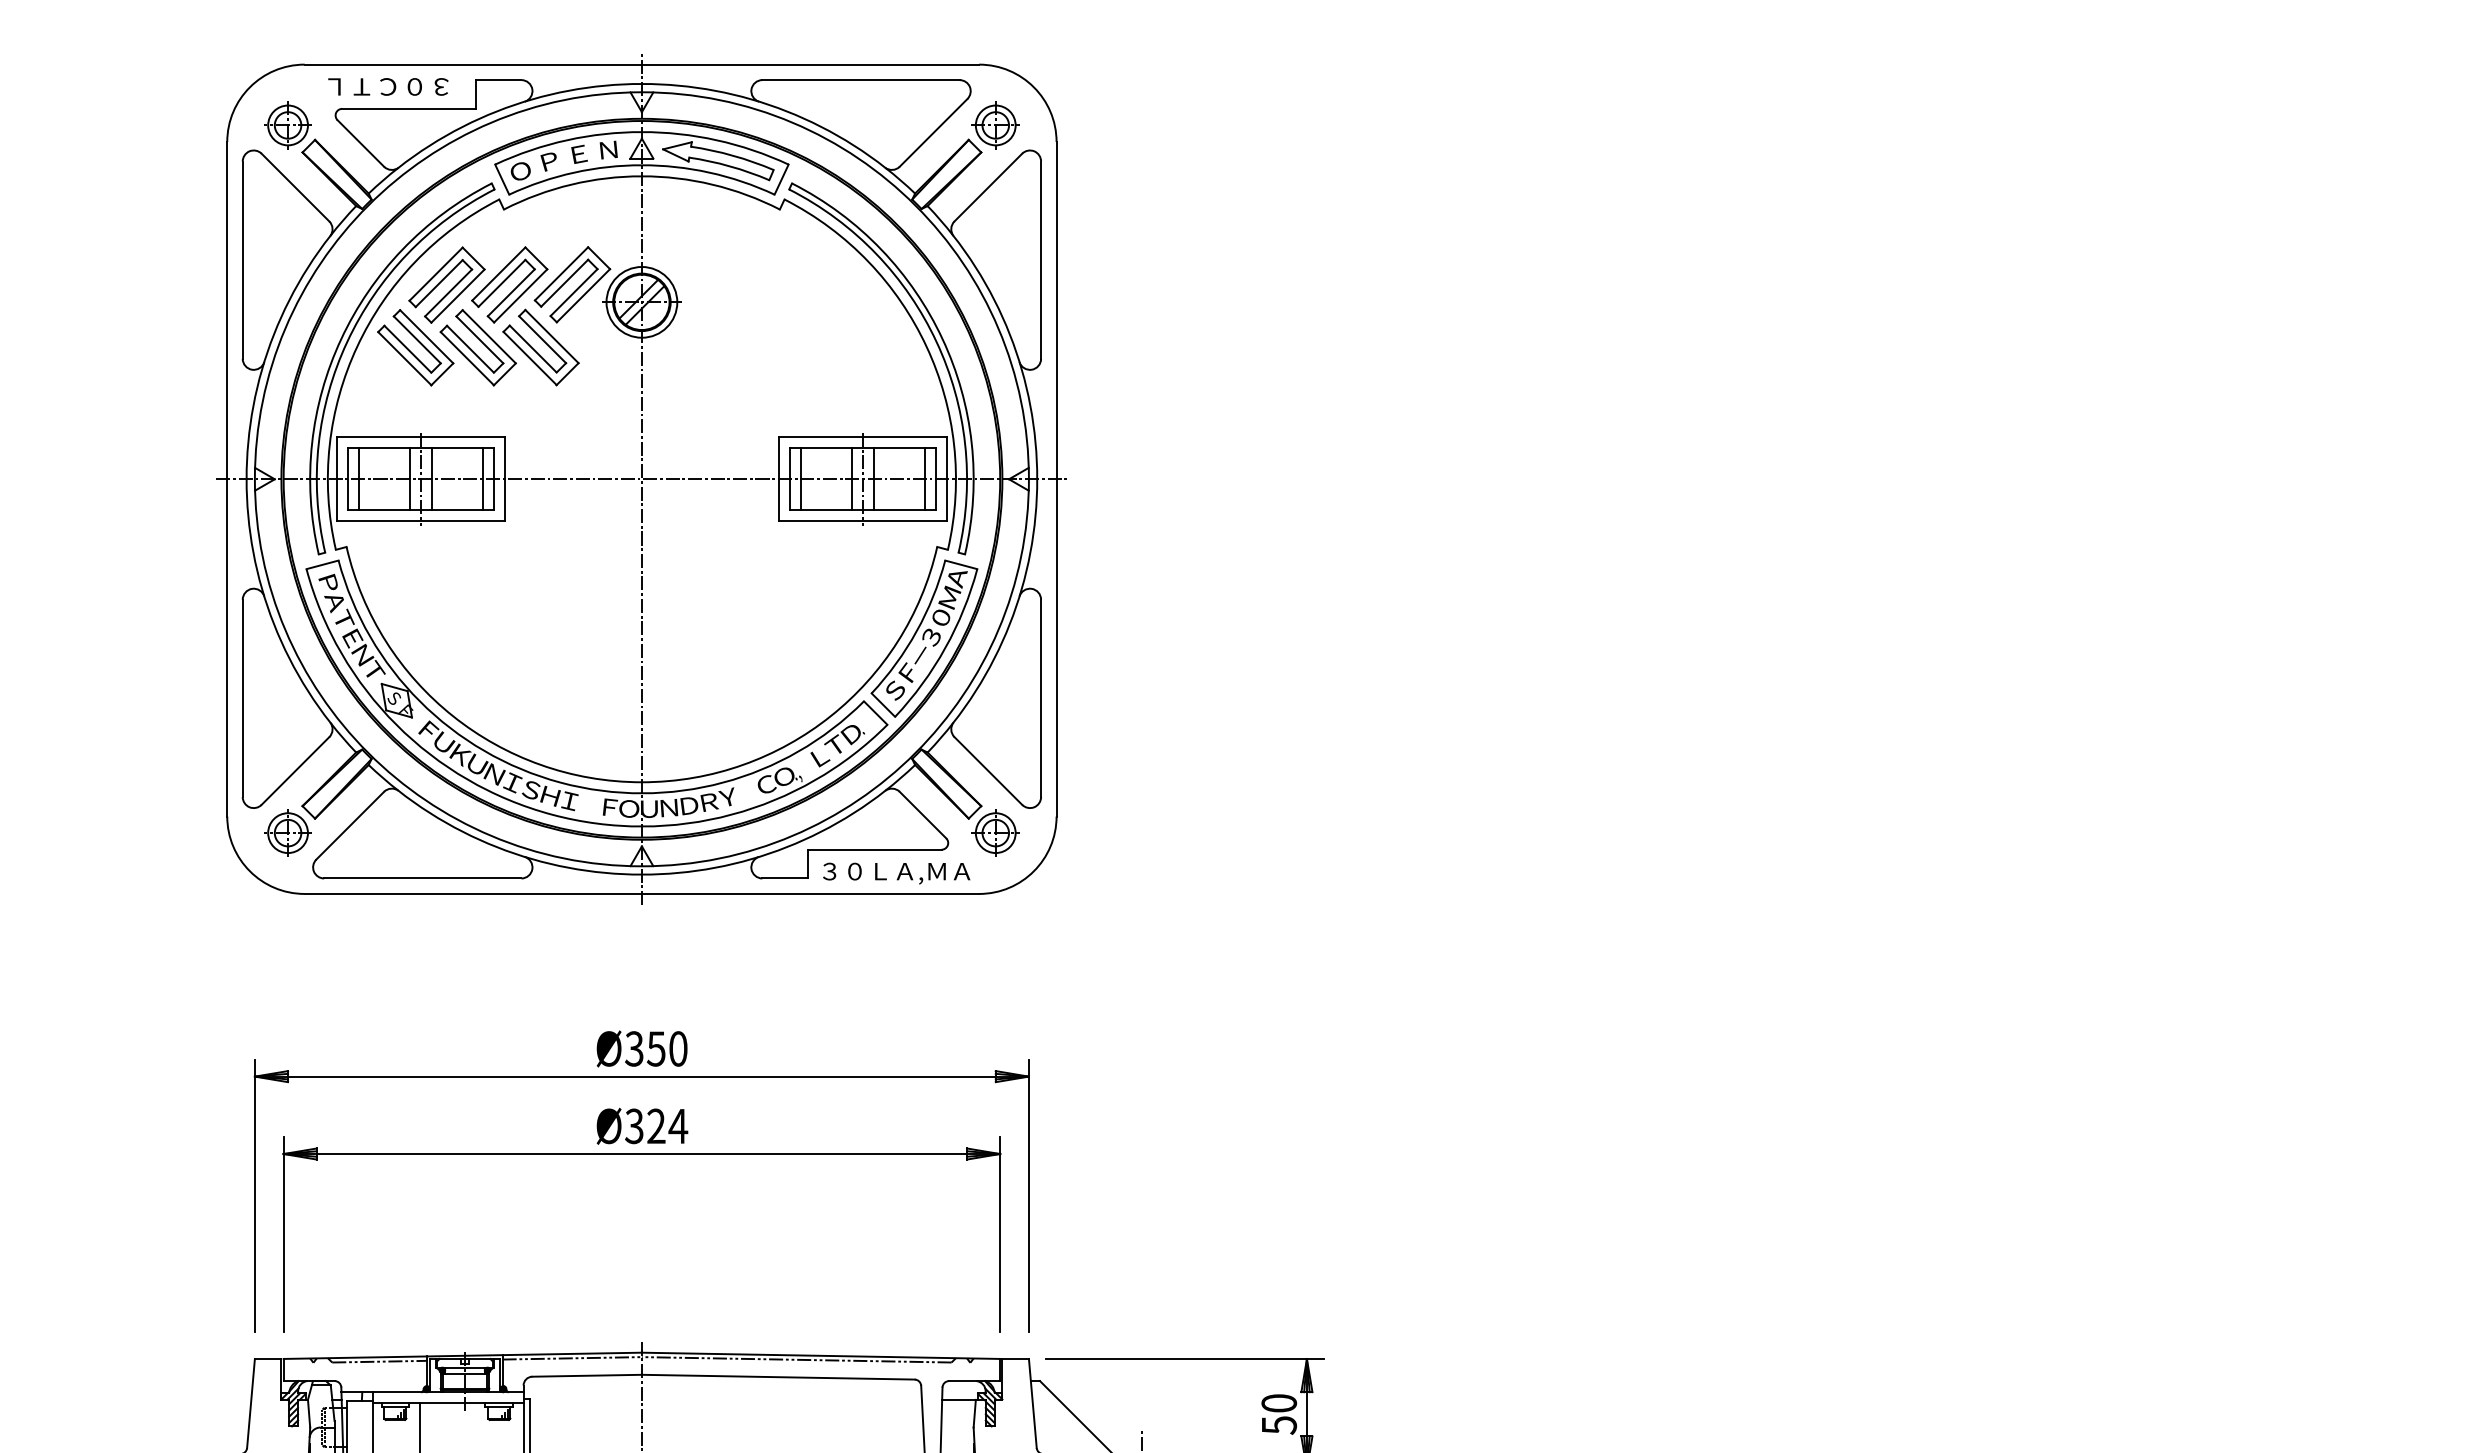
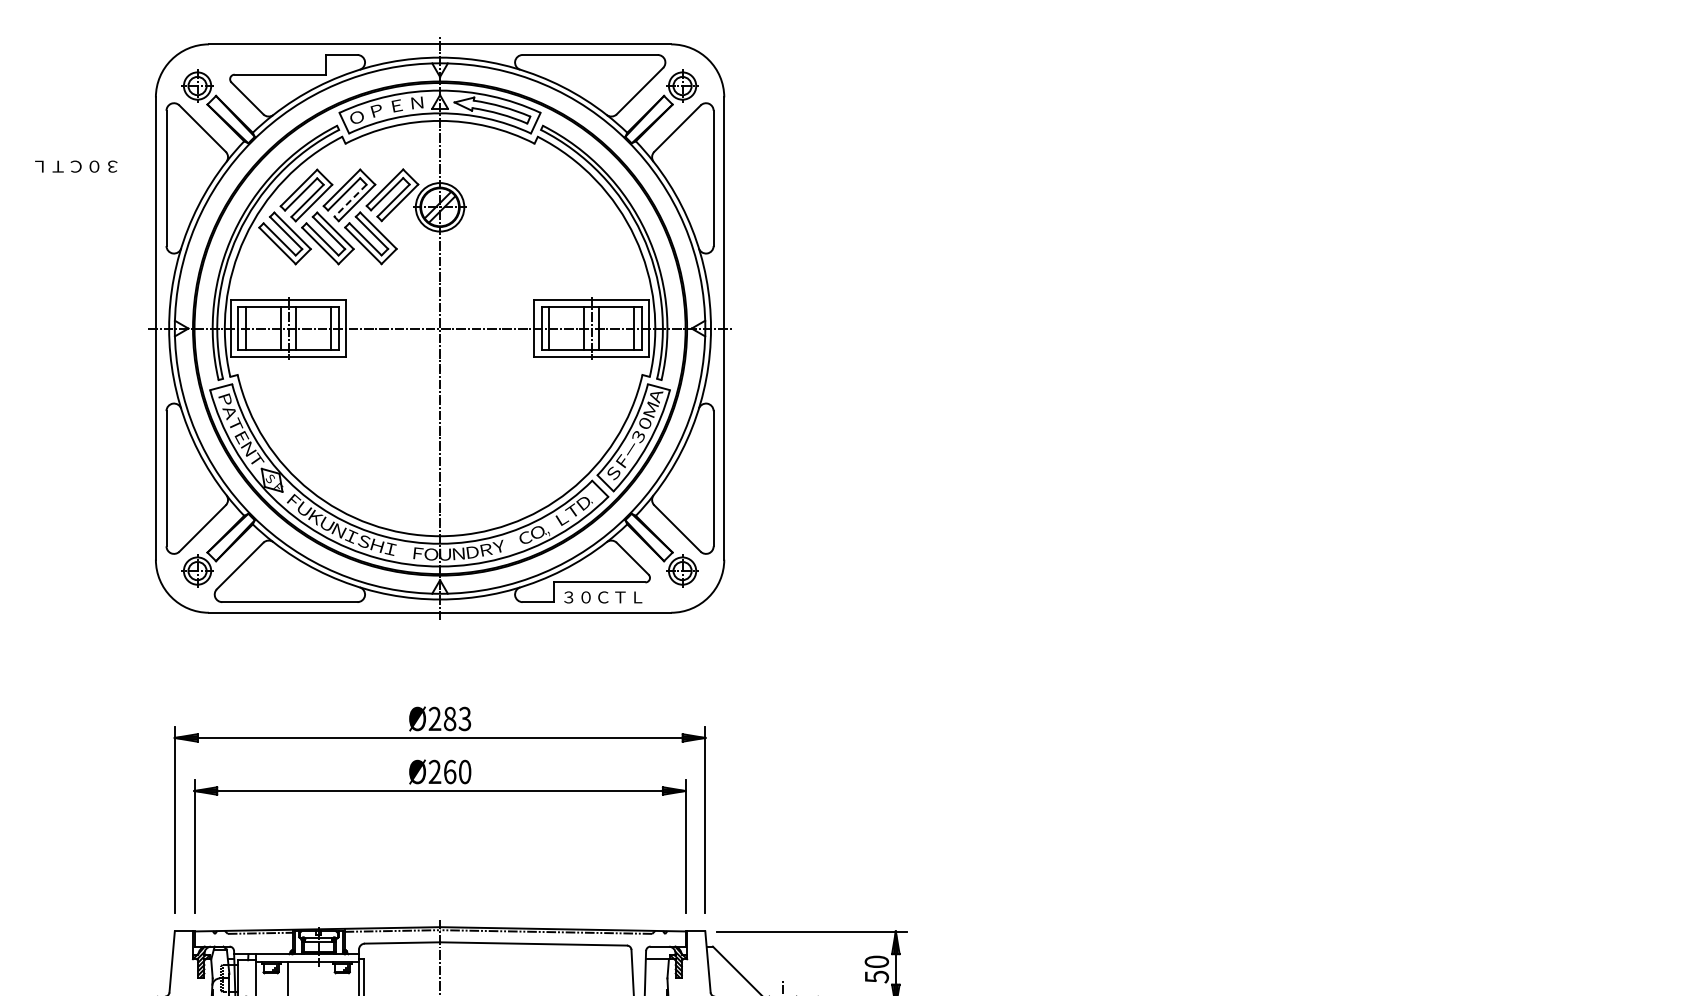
text: (388, 86) -> (76, 166), moved
line: (511, 292) -> (350, 200), solid -> dashed
text: (921, 873) -> (631, 598), ３０ＬＡ,ＭＡ -> ３０ＣＴＬ
text: (655, 1048) -> (449, 718), Ø350 -> Ø283
text: (655, 1125) -> (449, 771), Ø324 -> Ø260

